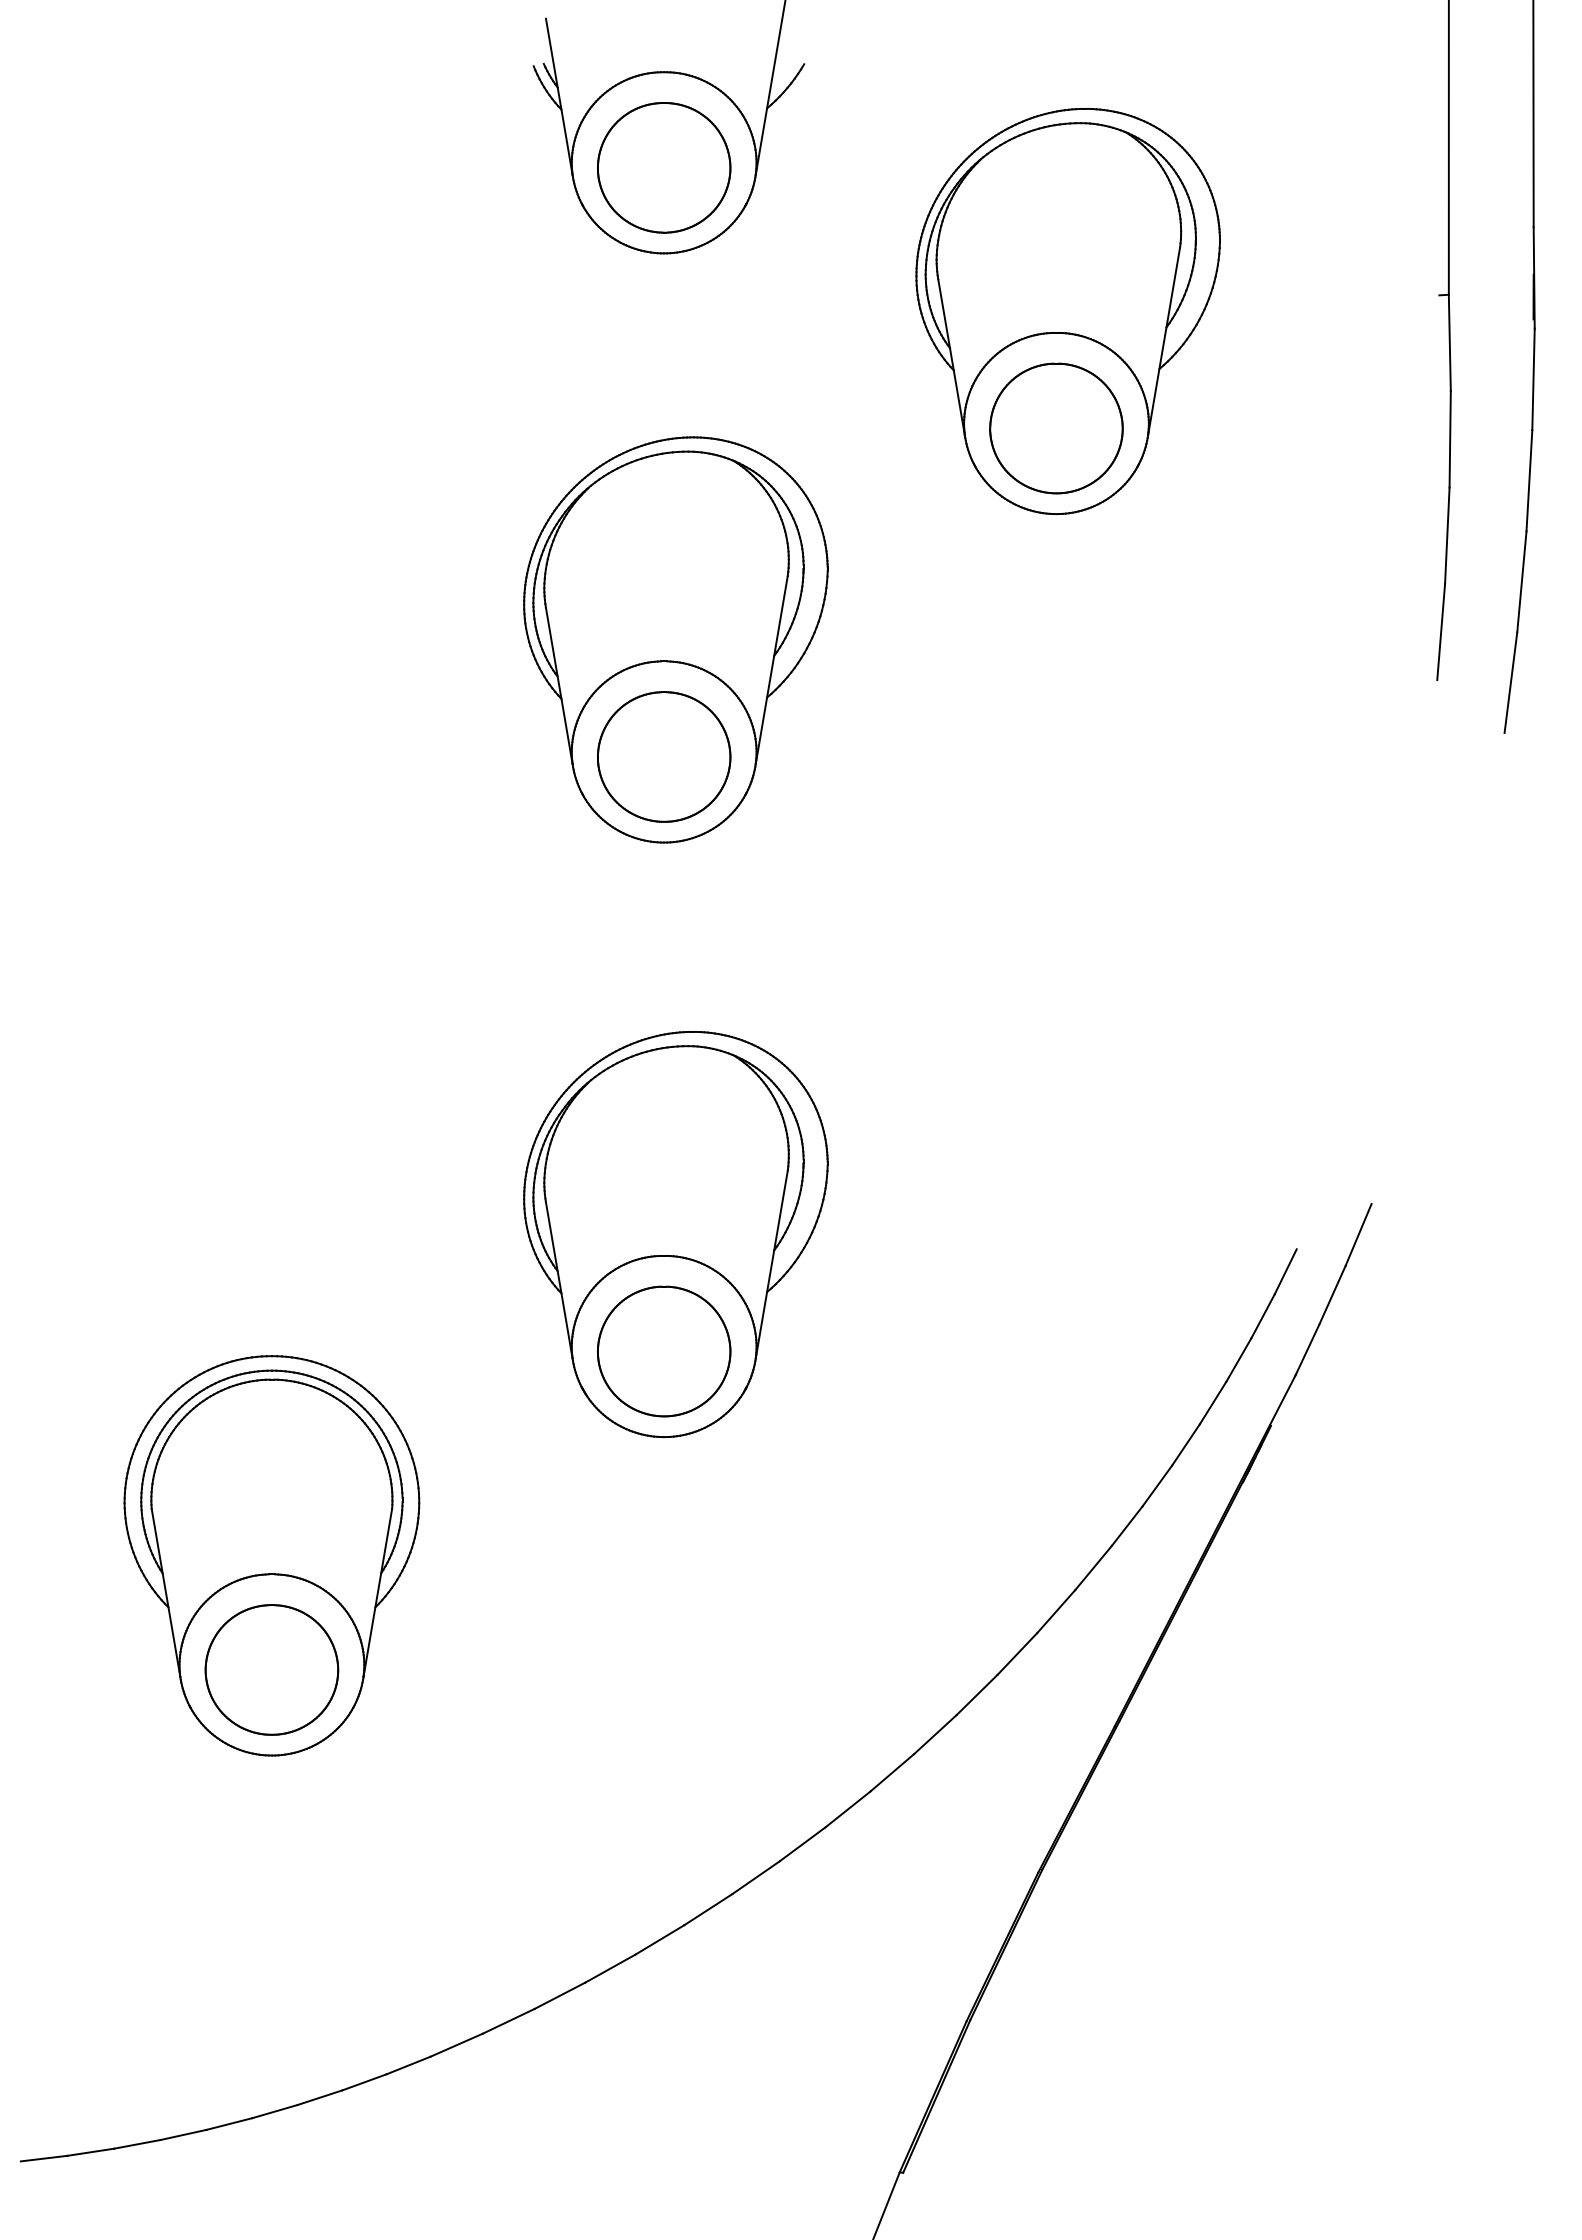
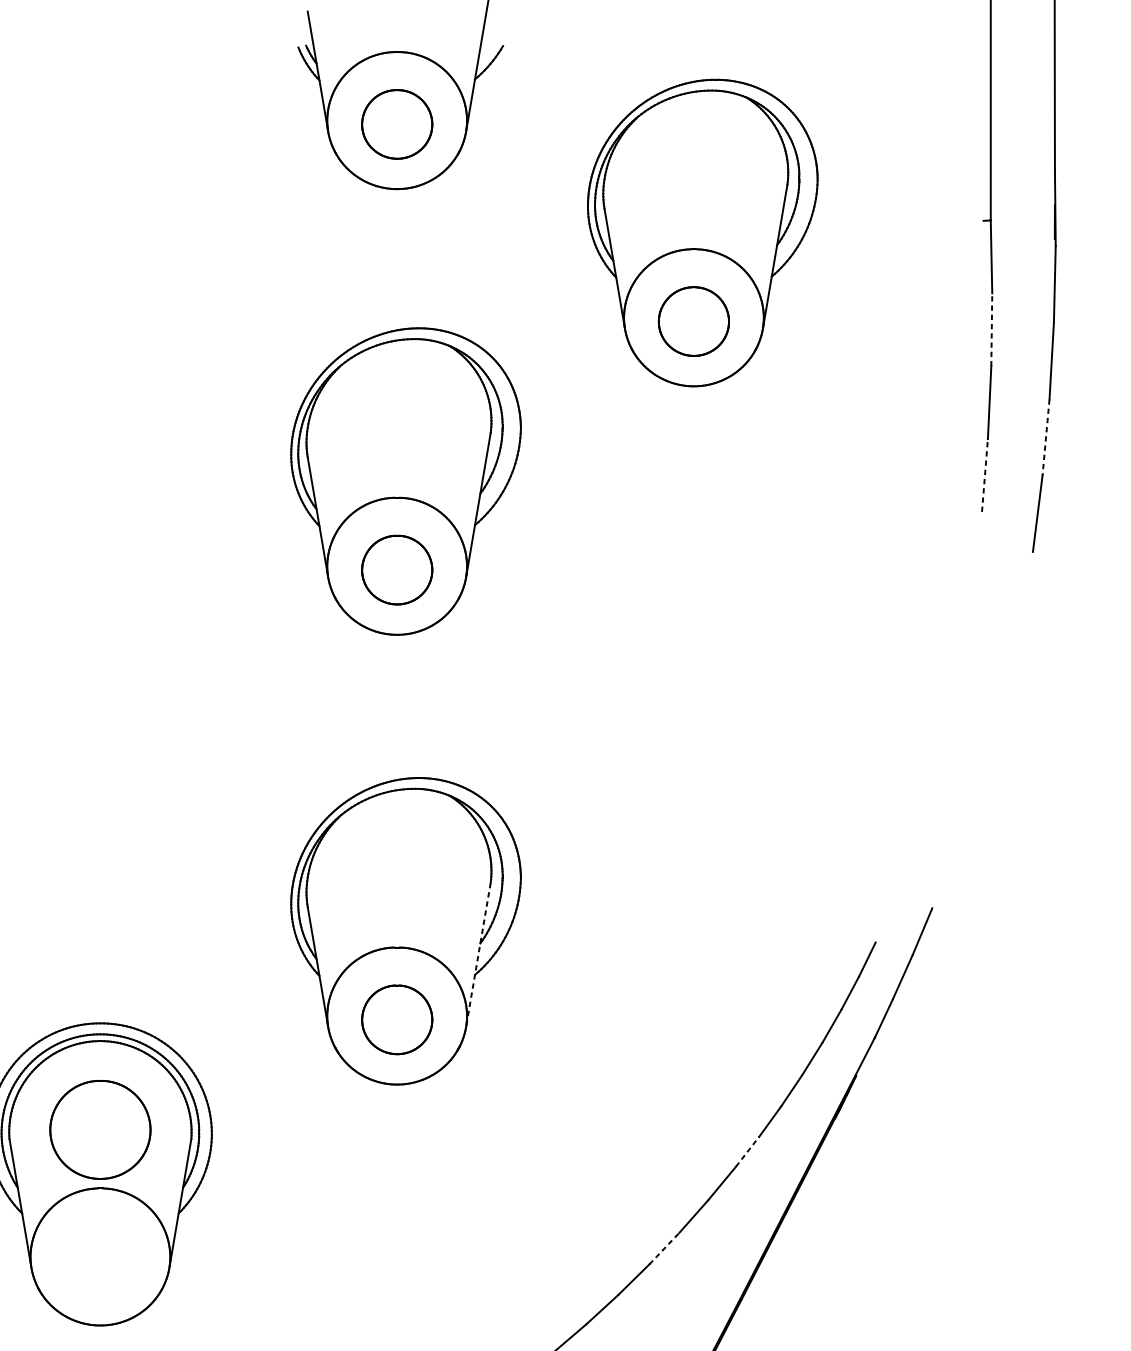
part: (664, 167) -> (397, 124), size x0.7
part: (1056, 428) -> (693, 321), size x0.7
line: (1450, 438) -> (992, 329), solid -> dashed
line: (1521, 581) -> (1045, 437), solid -> dashed
line: (1441, 631) -> (985, 475), solid -> dashed
part: (664, 756) -> (397, 569), size x0.7
line: (771, 1264) -> (478, 954), solid -> dashed
part: (664, 1351) -> (397, 1019), size x0.7
line: (1127, 1525) -> (747, 1151), solid -> dashed
line: (1017, 1654) -> (664, 1249), solid -> dashed
part: (271, 1669) -> (100, 1129), moved

